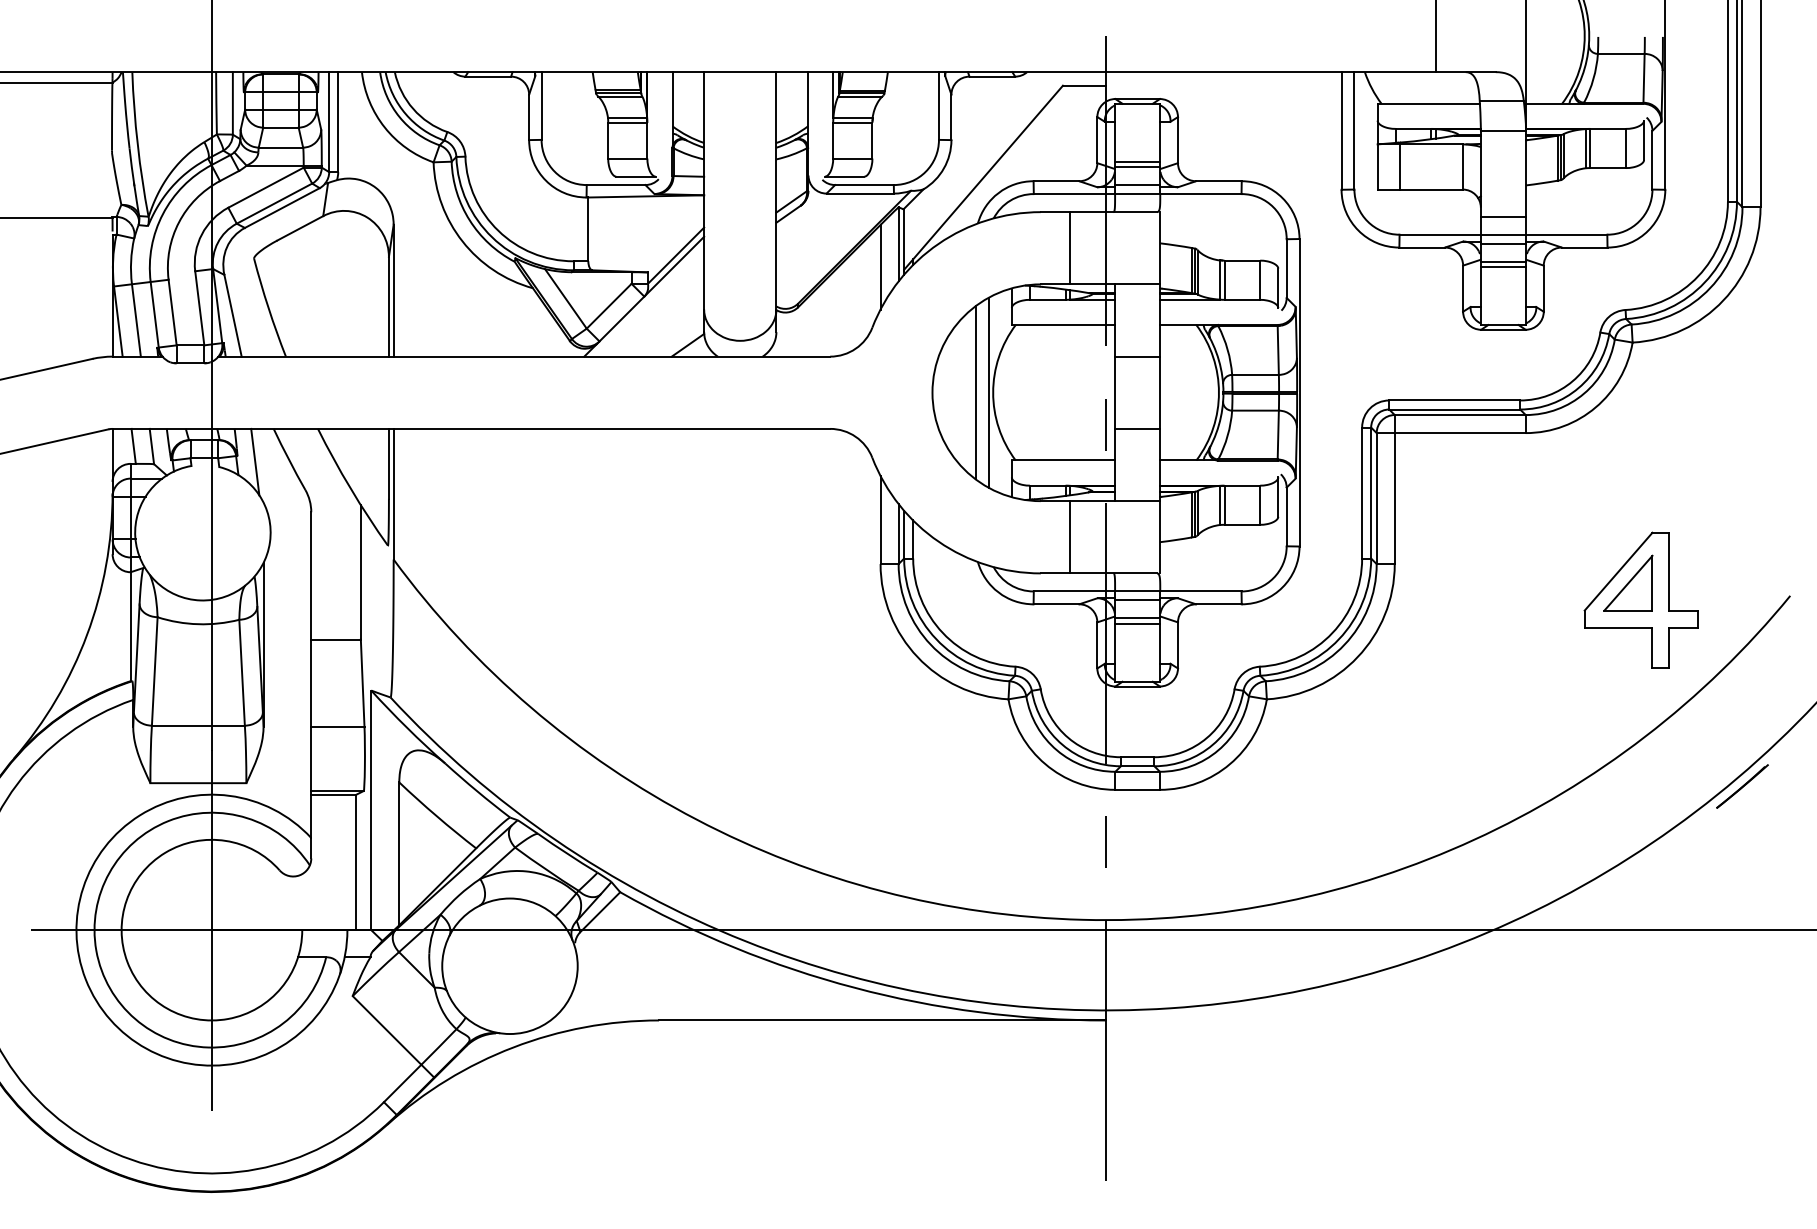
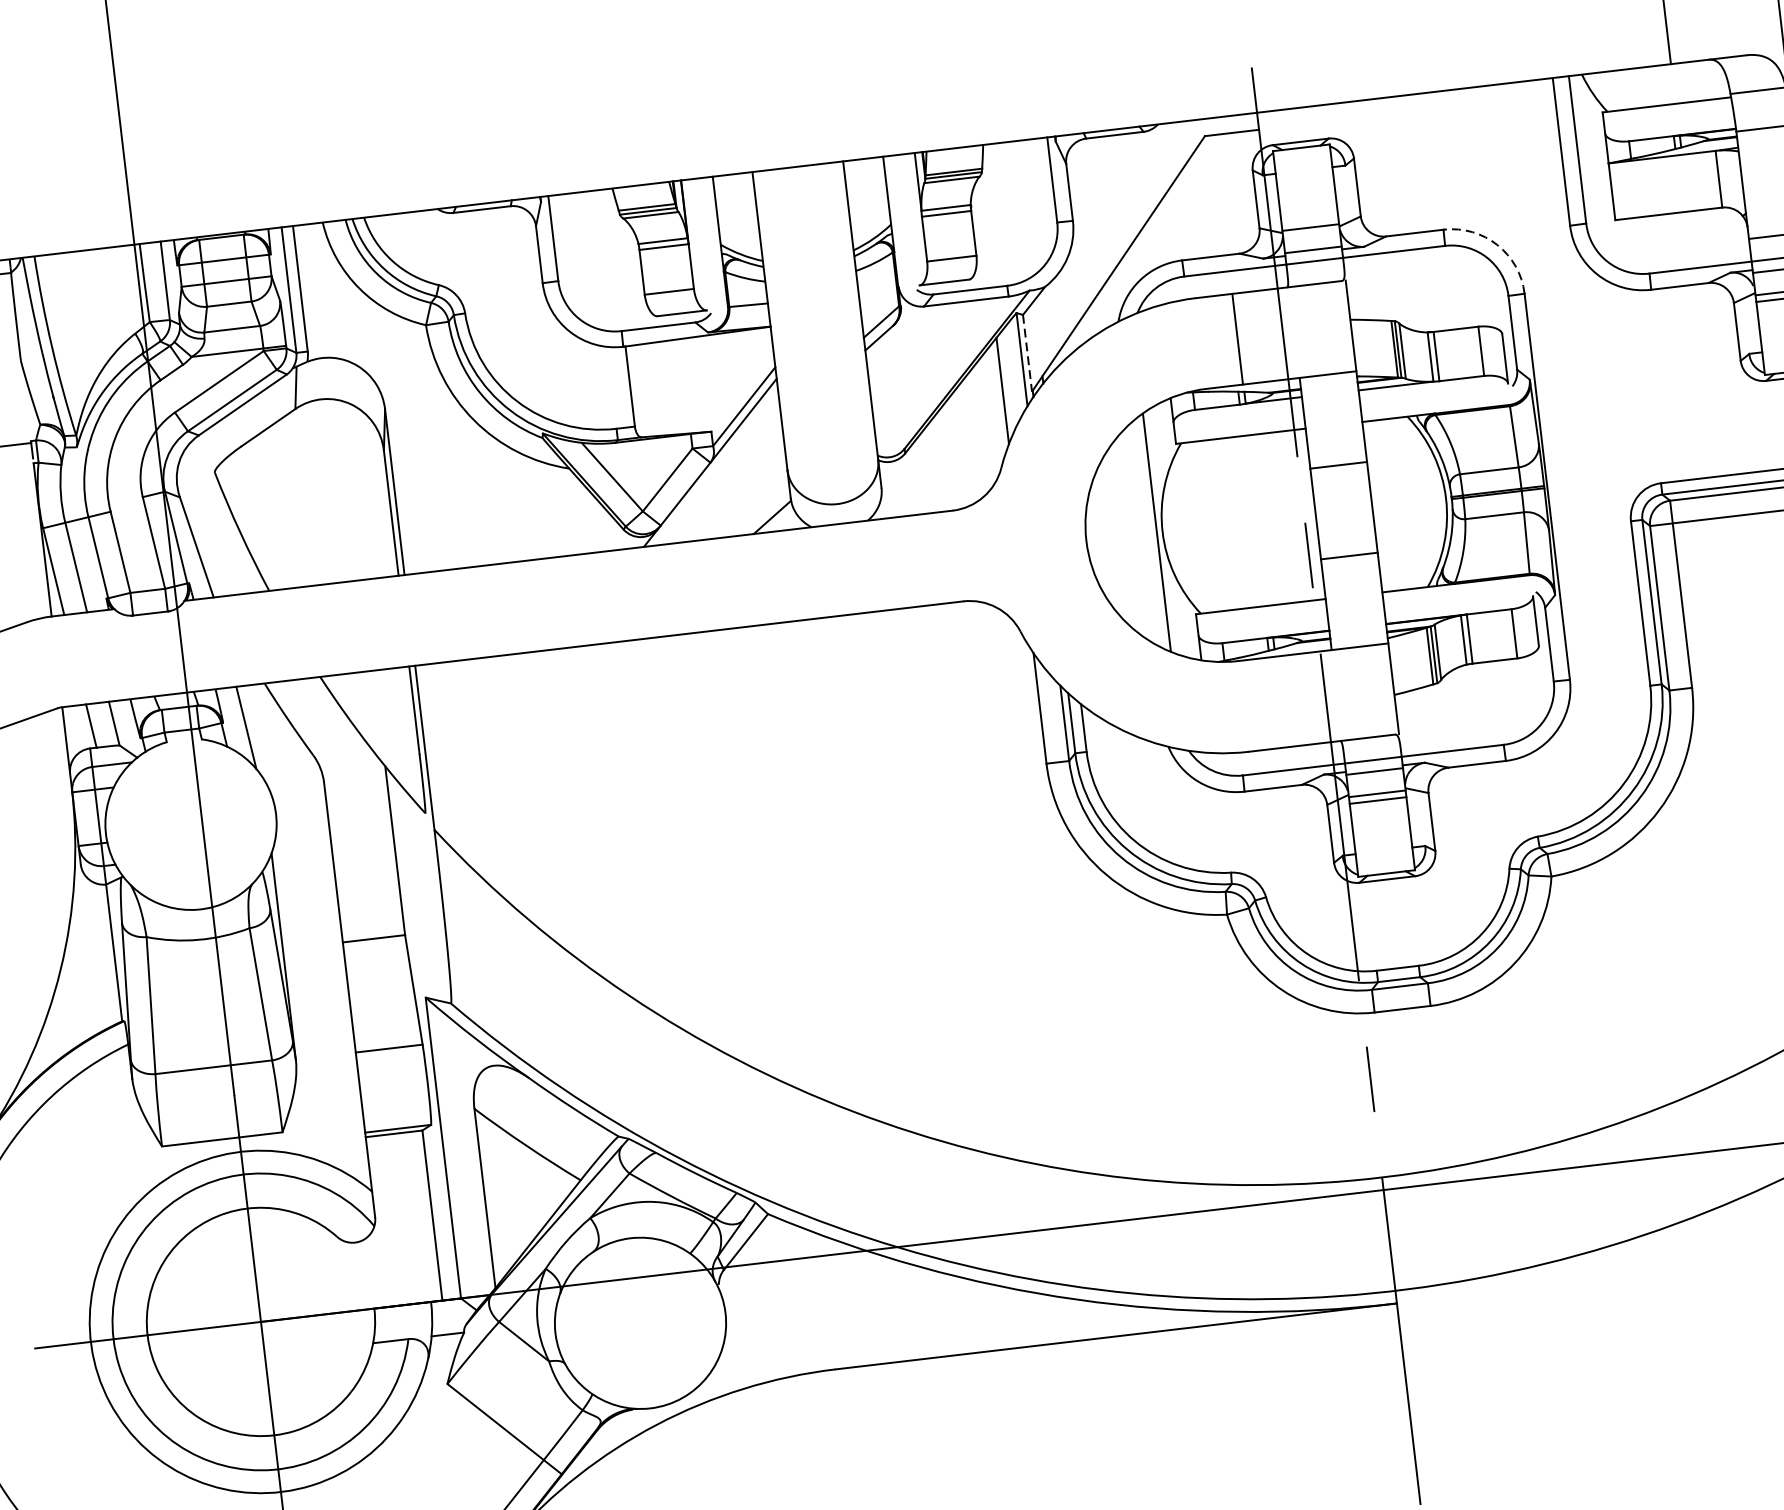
line: (1137, 161) -> (1309, 220), removed
line: (1400, 166) -> (1640, 187), removed
arc: (1282, 198) -> (1497, 245), solid -> dashed
line: (903, 239) -> (1027, 352), solid -> dashed
line: (975, 392) -> (1140, 534), removed
line: (1069, 537) -> (1279, 702), removed

